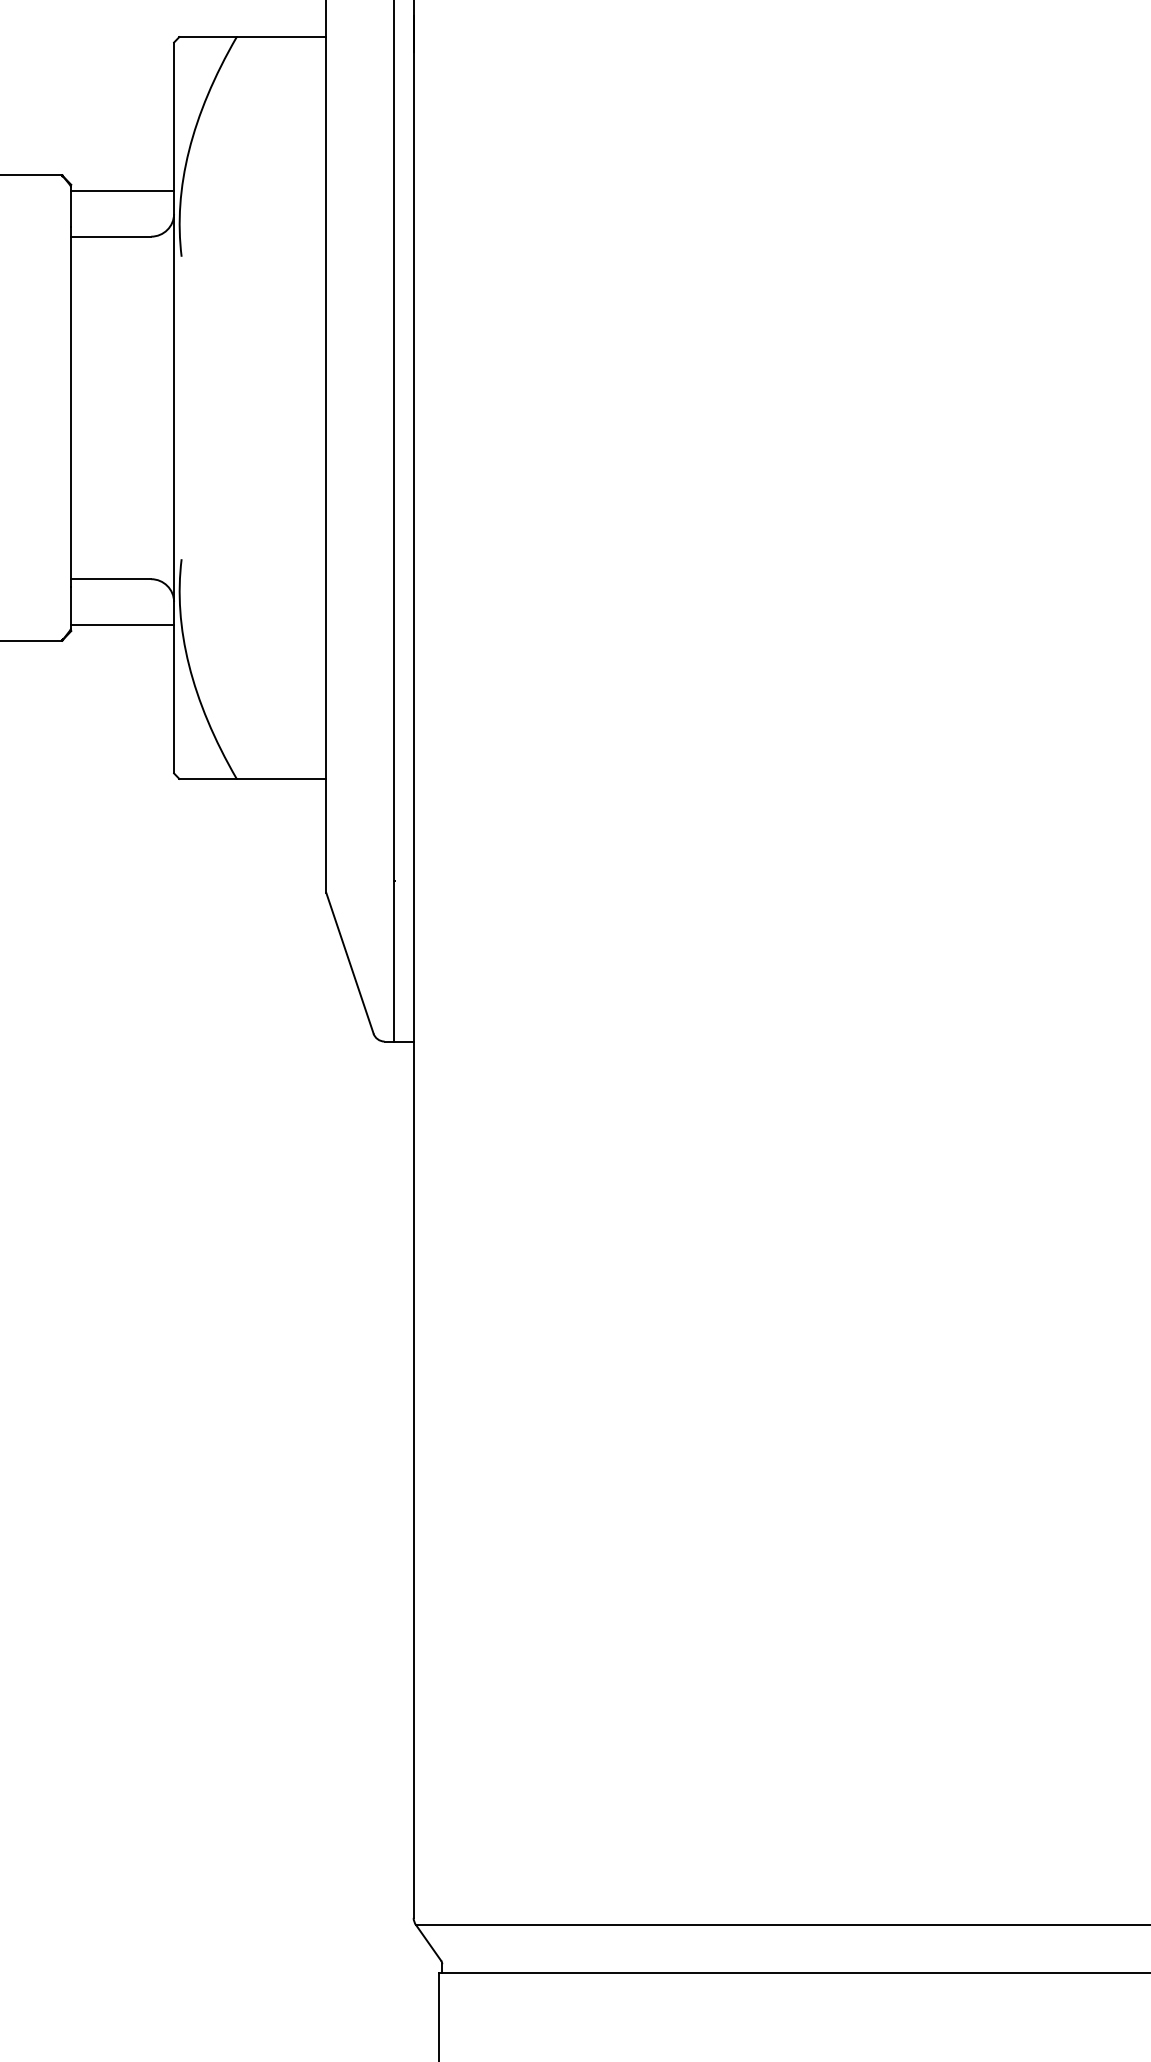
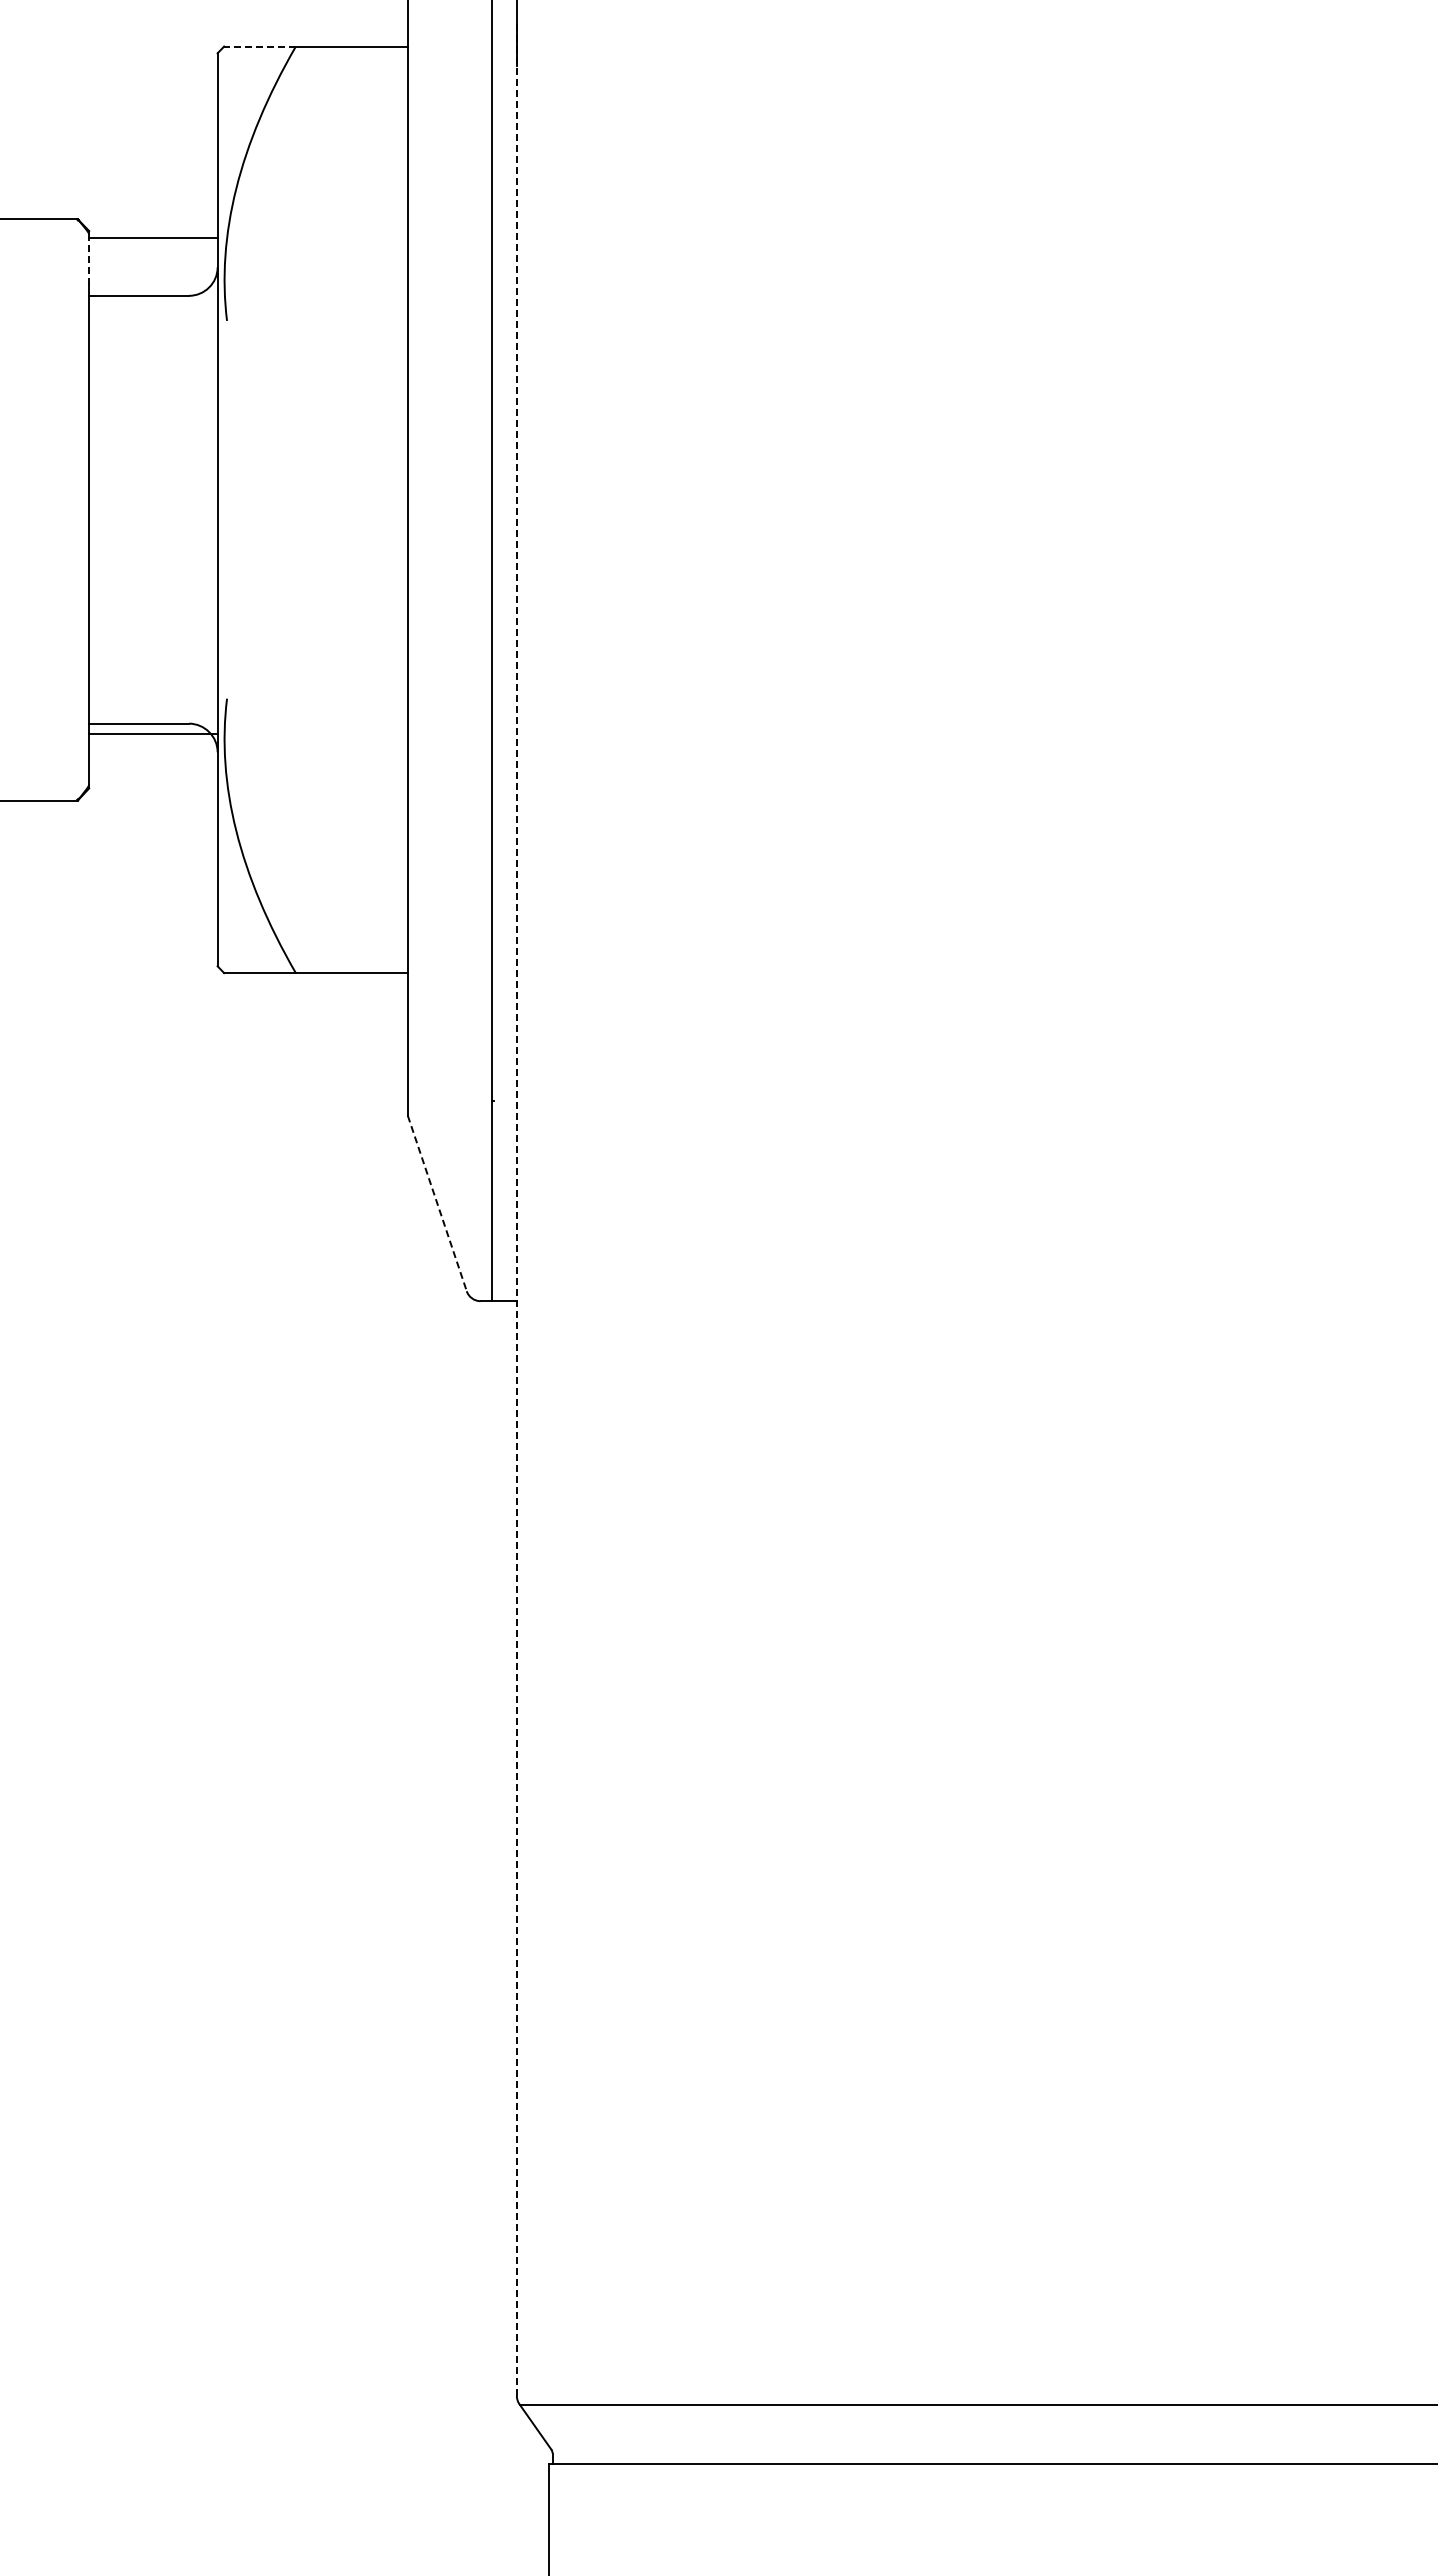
line: (208, 37) -> (260, 46), solid -> dashed
line: (71, 206) -> (89, 258), solid -> dashed
line: (122, 625) -> (153, 734), moved
line: (350, 963) -> (437, 1203), solid -> dashed
line: (413, 966) -> (516, 1207), solid -> dashed

